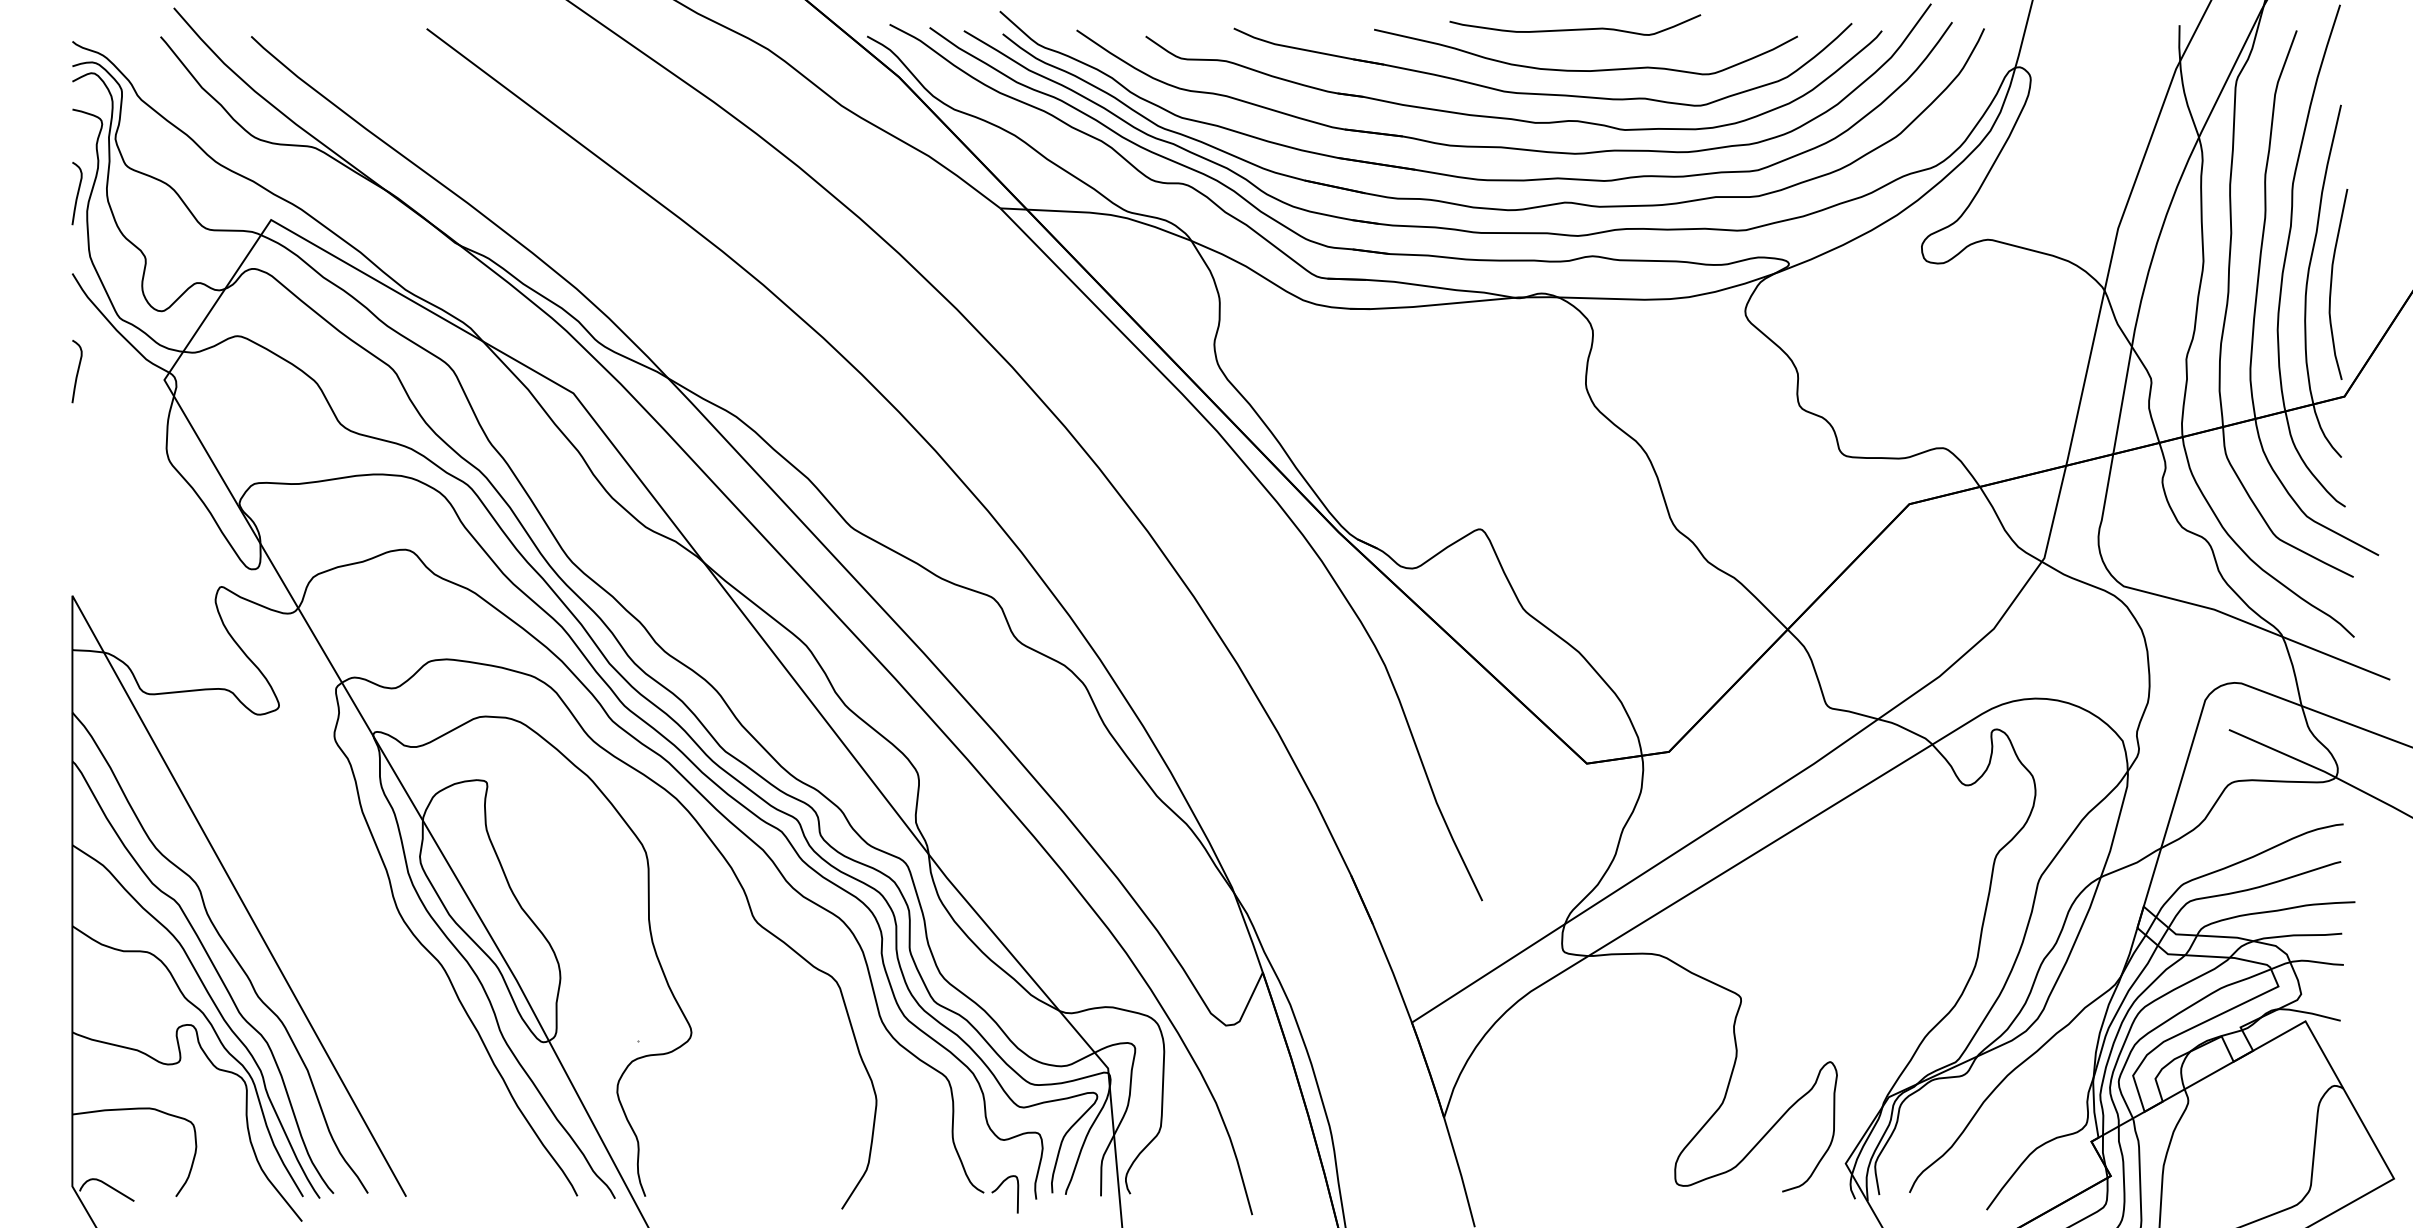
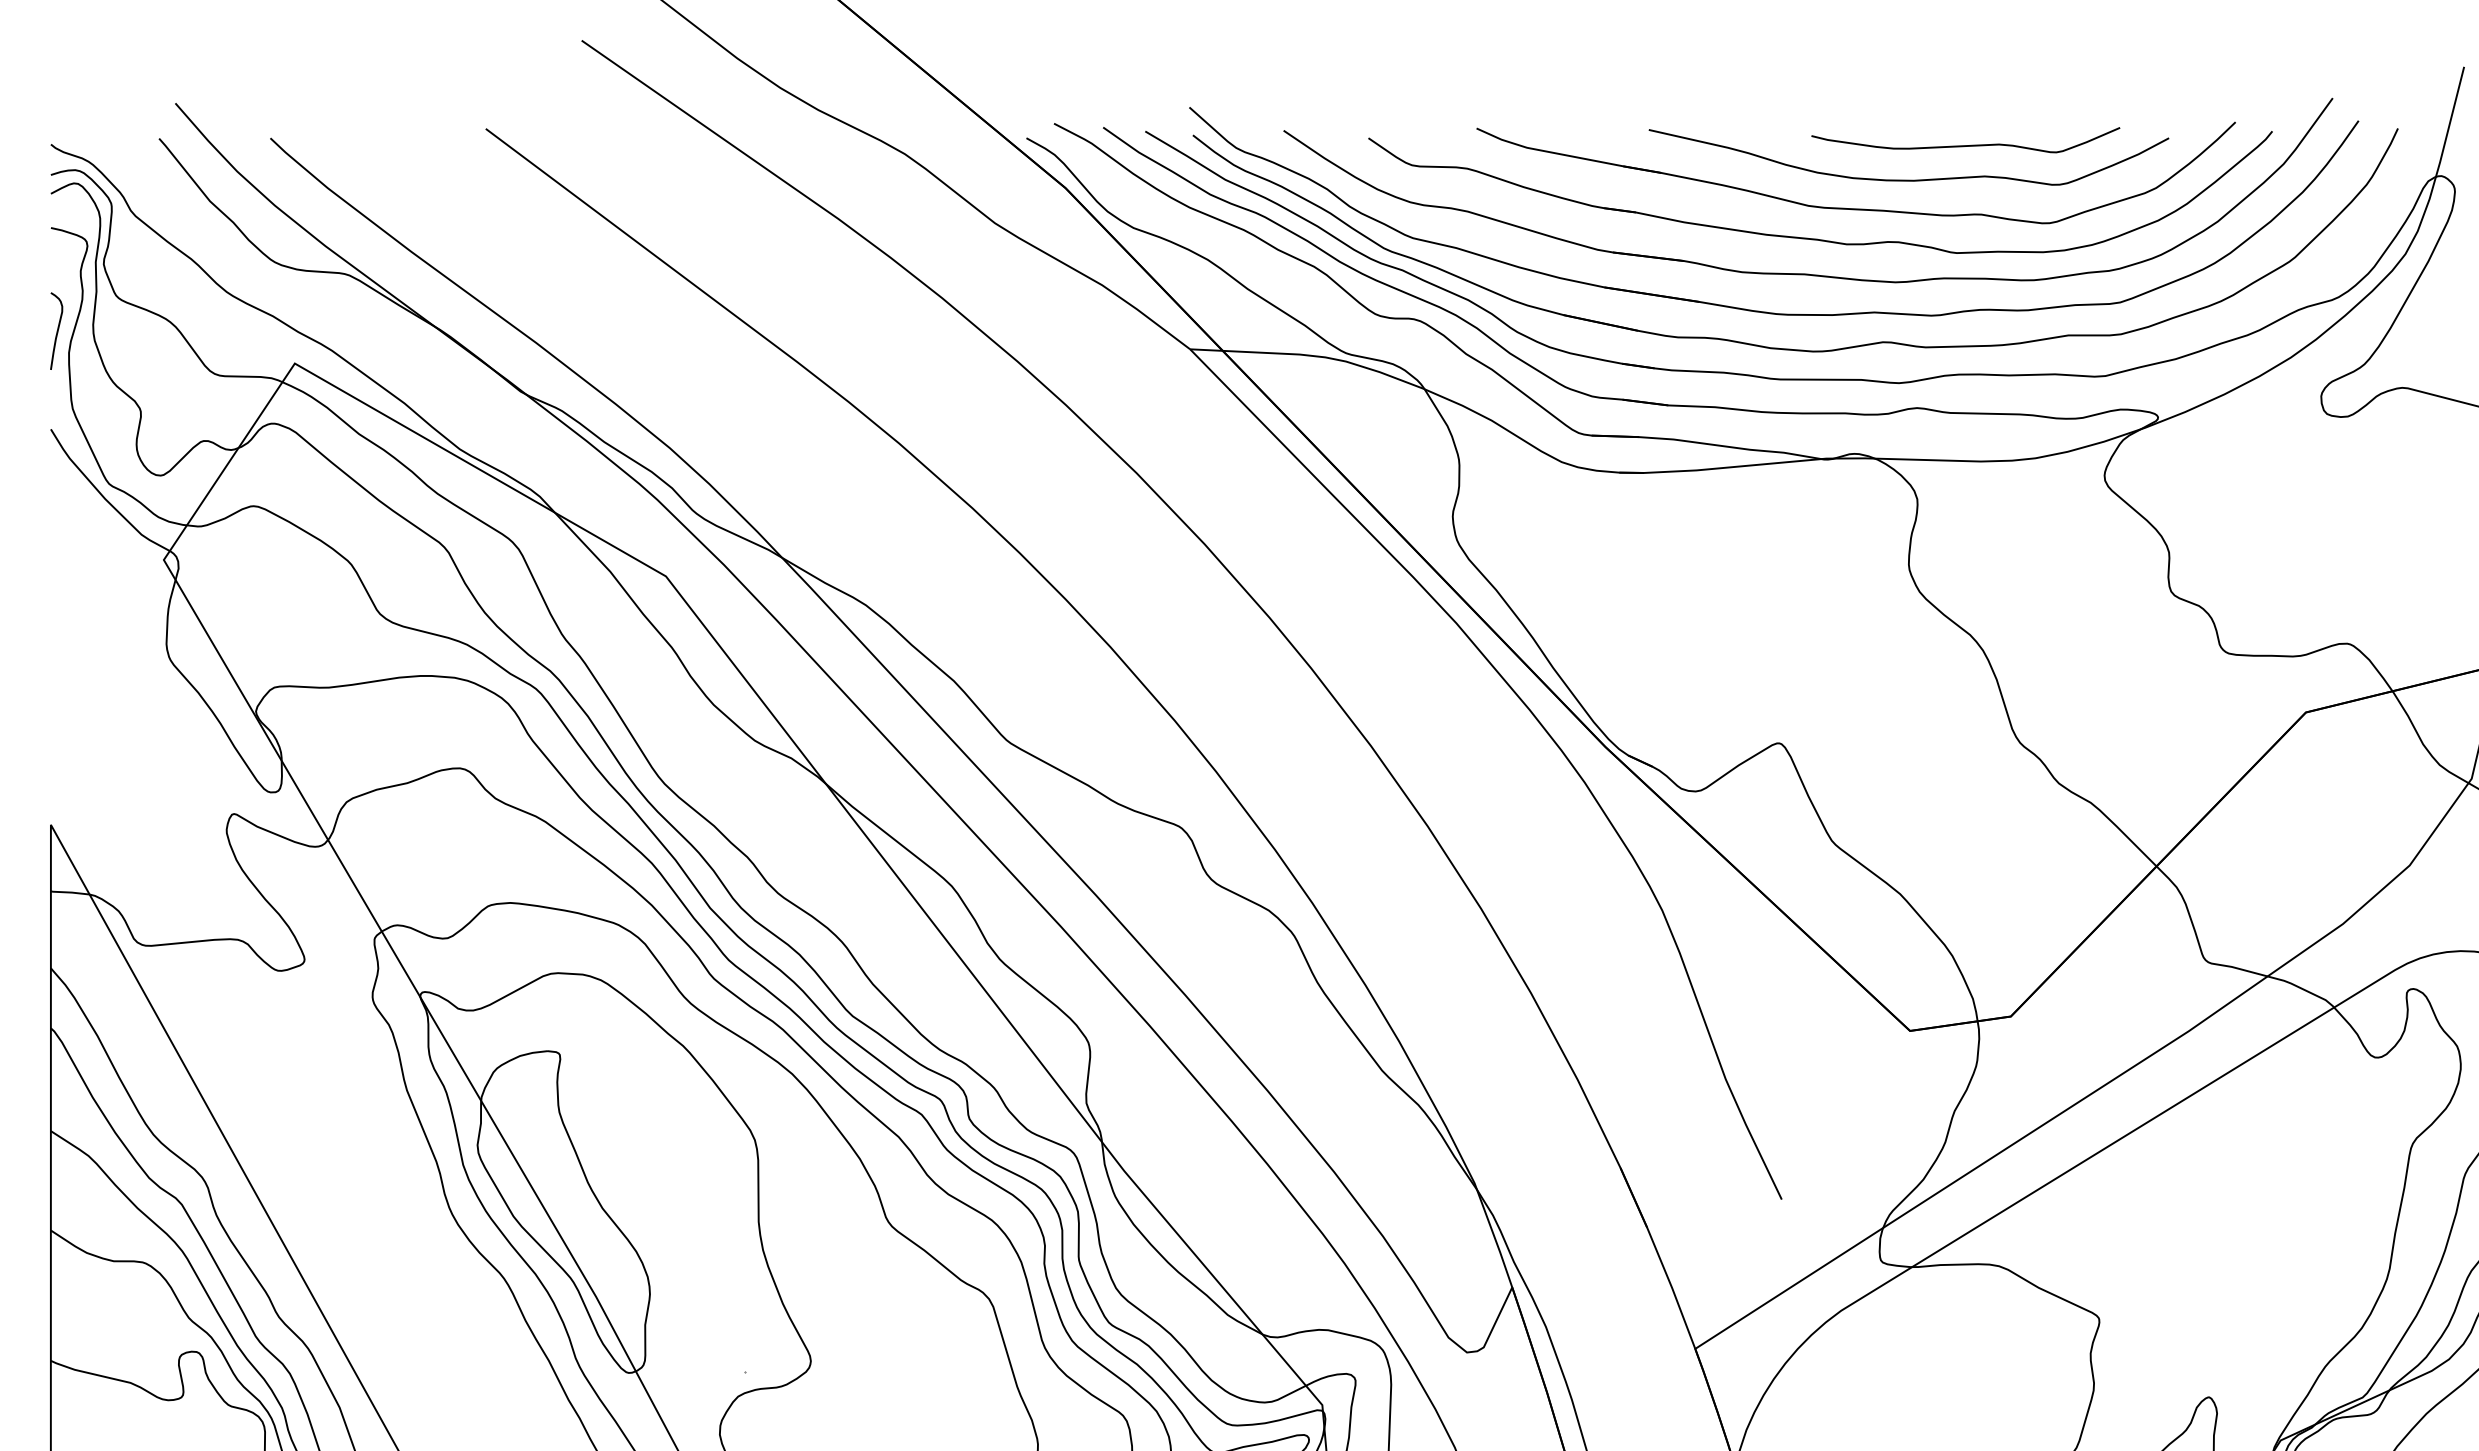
curve: (1575, 28) -> (1966, 144), moved
curve: (77, 371) -> (57, 549), removed

